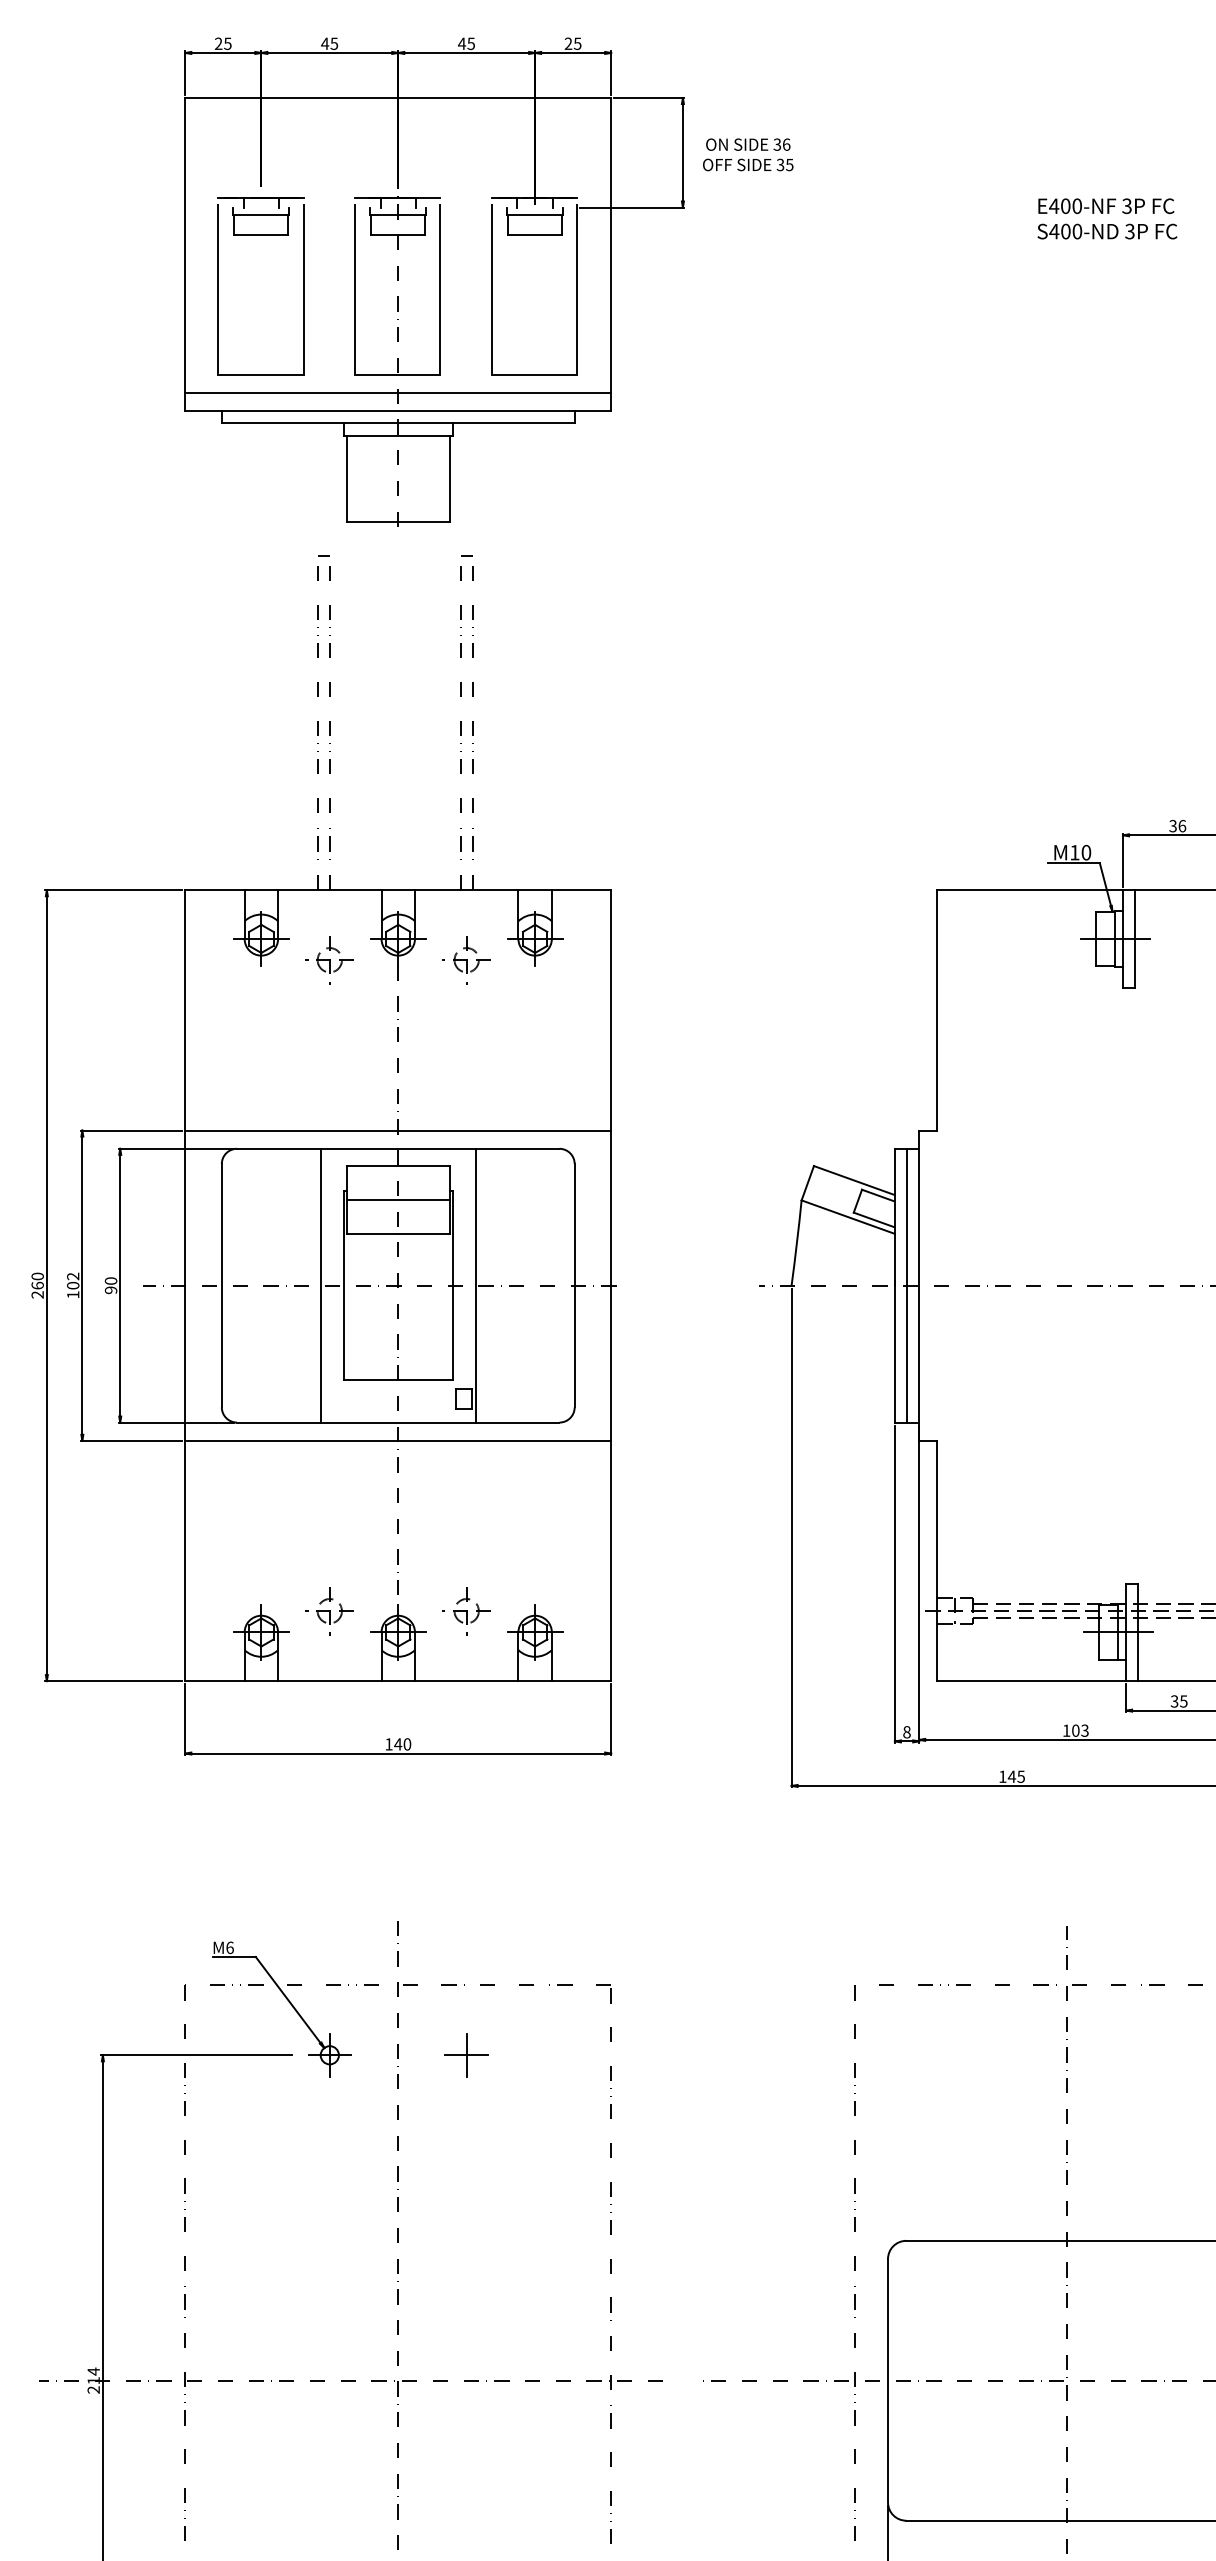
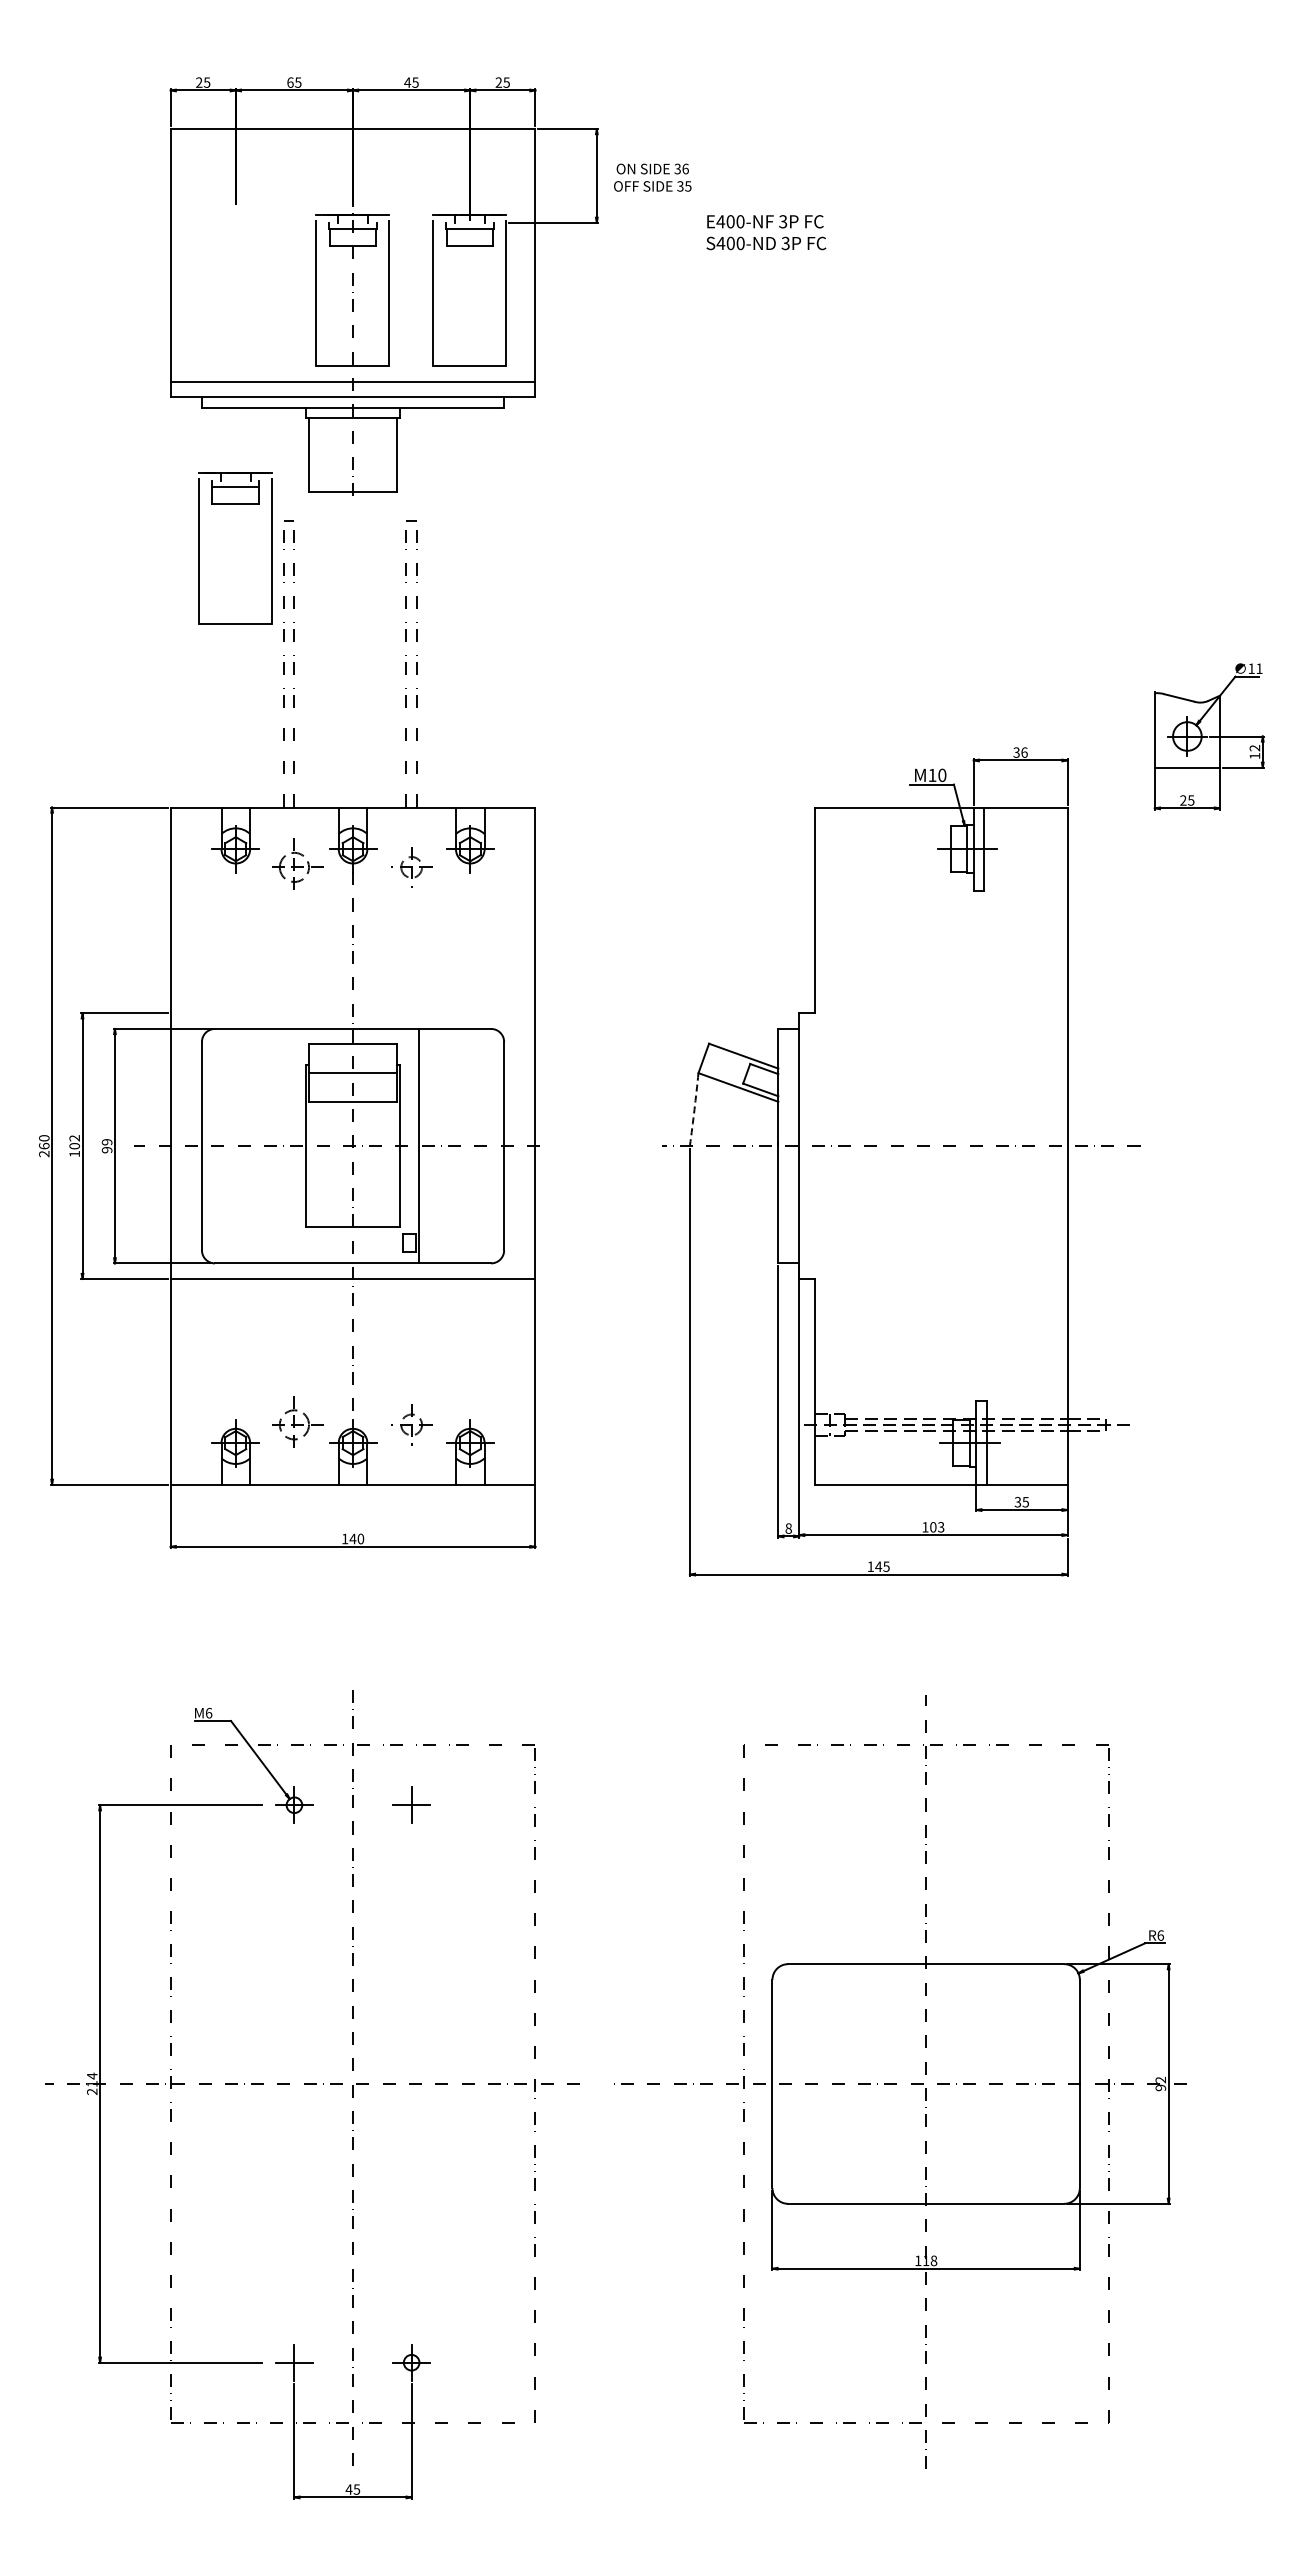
text: (324, 43) -> (289, 82), 45 -> 65
text: (1107, 218) -> (766, 232), moved
part: (218, 286) -> (199, 548), moved
part: (329, 960) -> (294, 867), size x1.4
line: (397, 1130) -> (352, 1013), removed
arc: (796, 1242) -> (694, 1109), solid -> dashed
text: (111, 1281) -> (107, 1142), 90 -> 99
line: (320, 1284) -> (286, 1145), removed
line: (906, 1284) -> (788, 1145), removed
part: (329, 1610) -> (294, 1424), size x1.4

